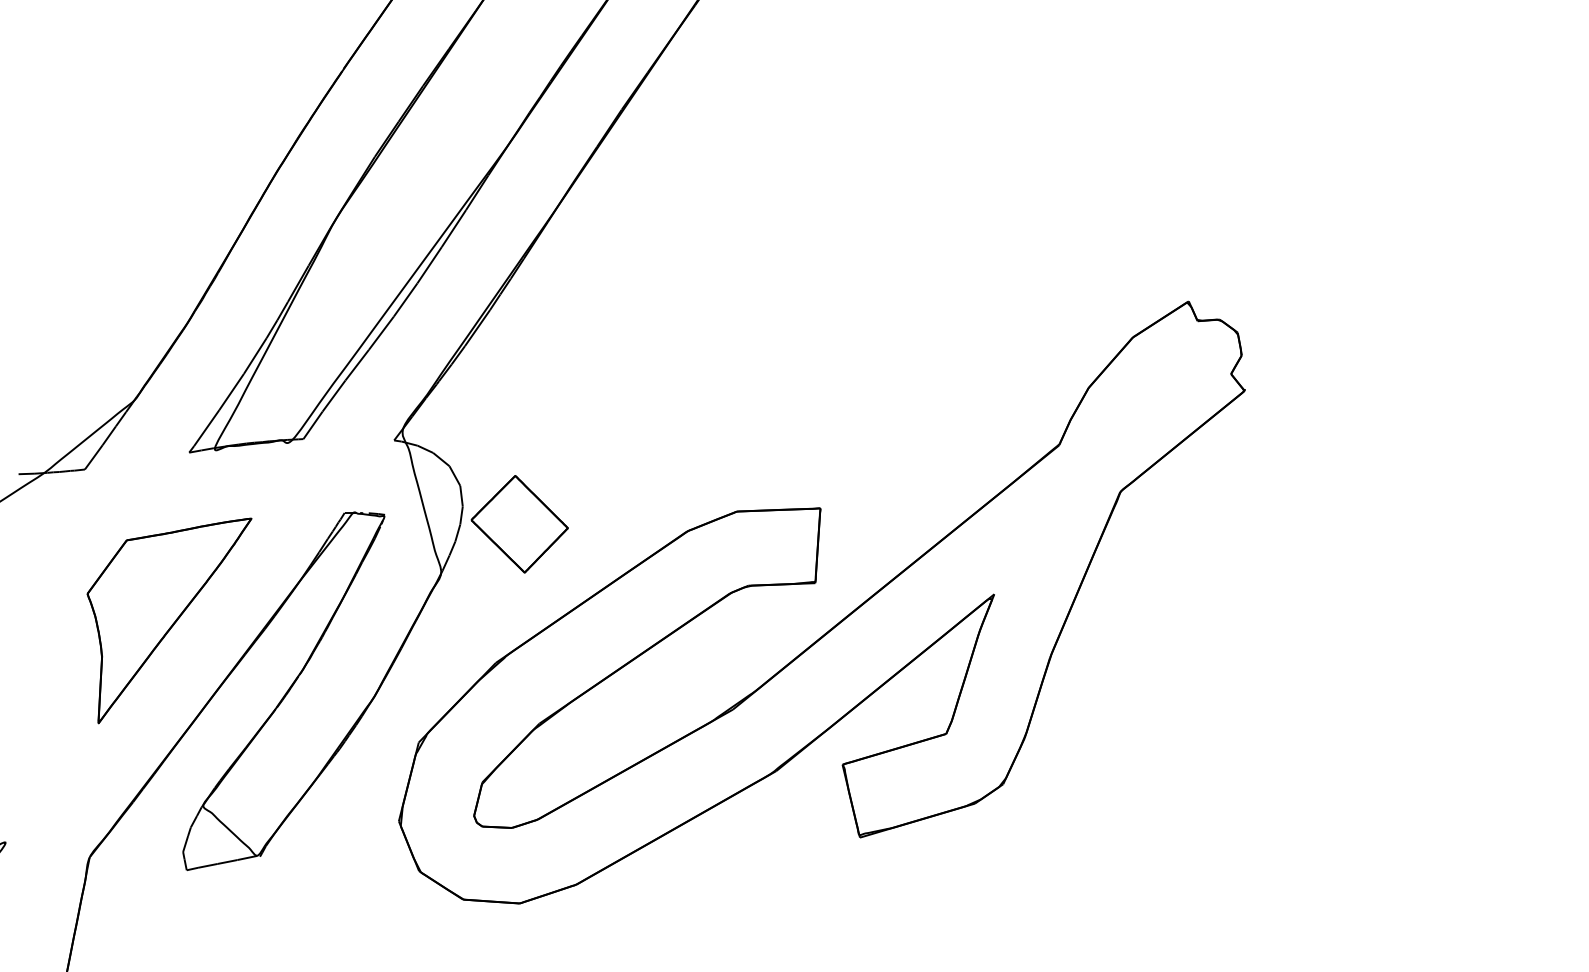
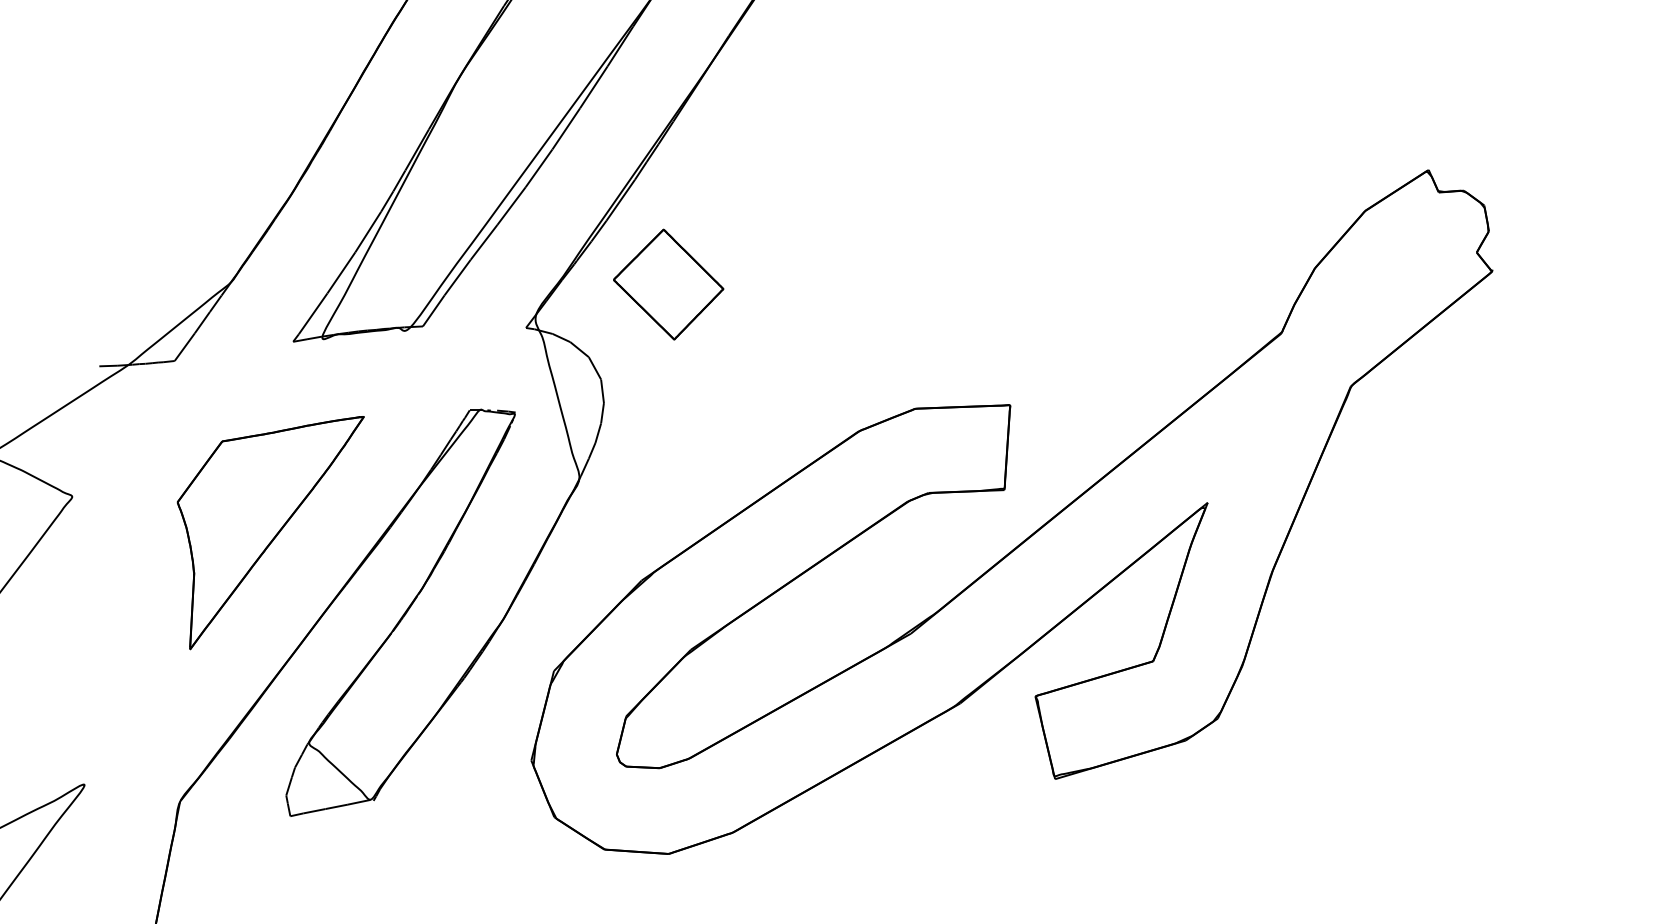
part: (519, 524) -> (668, 284), moved

